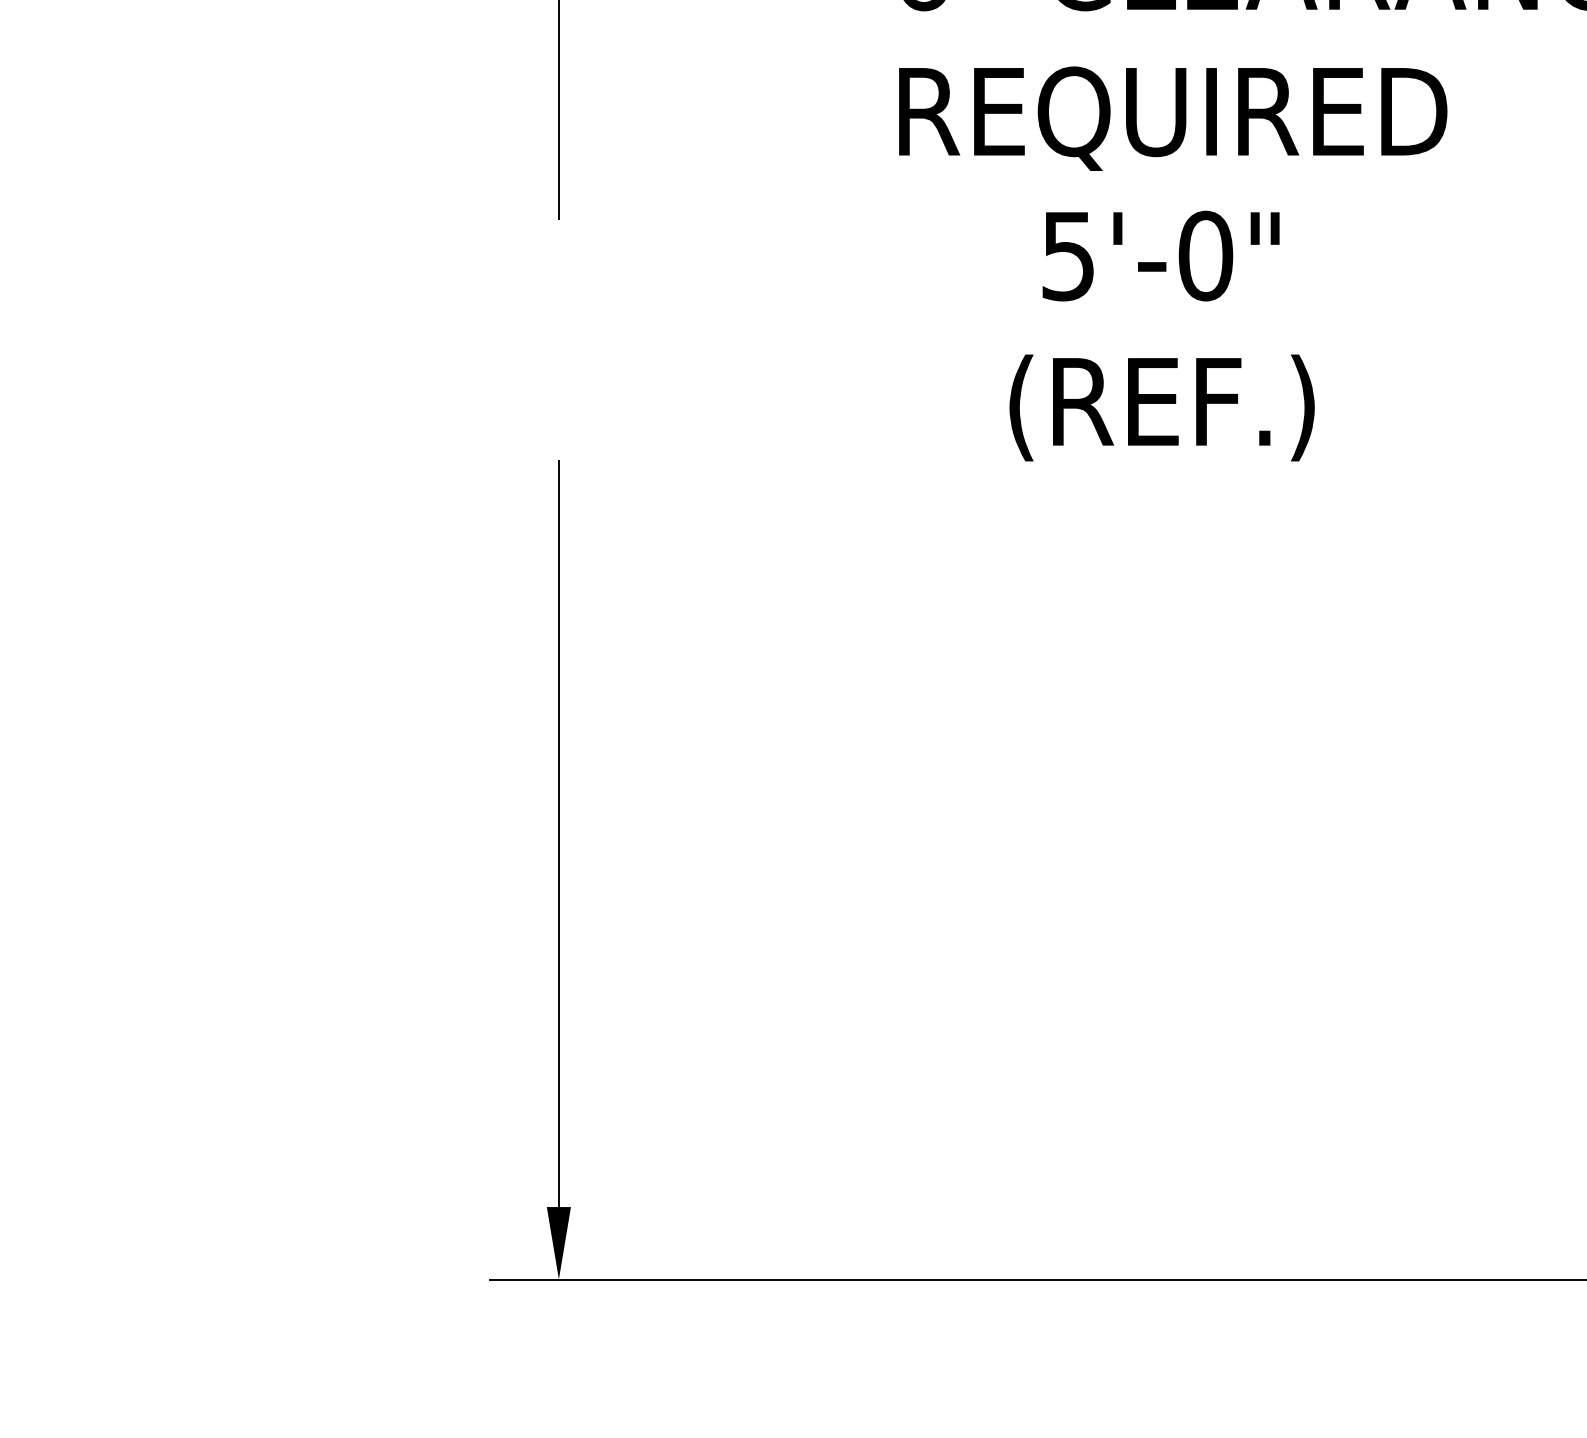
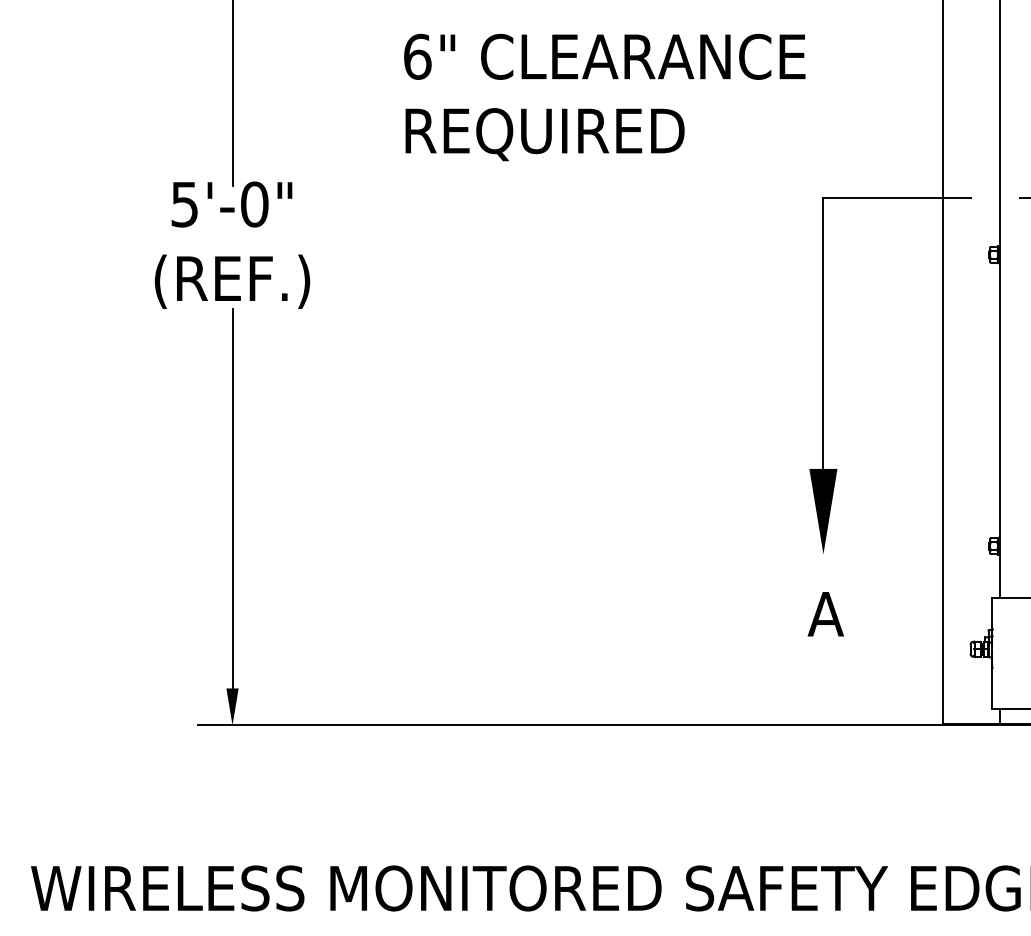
text: (1162, 334) -> (232, 244), moved

